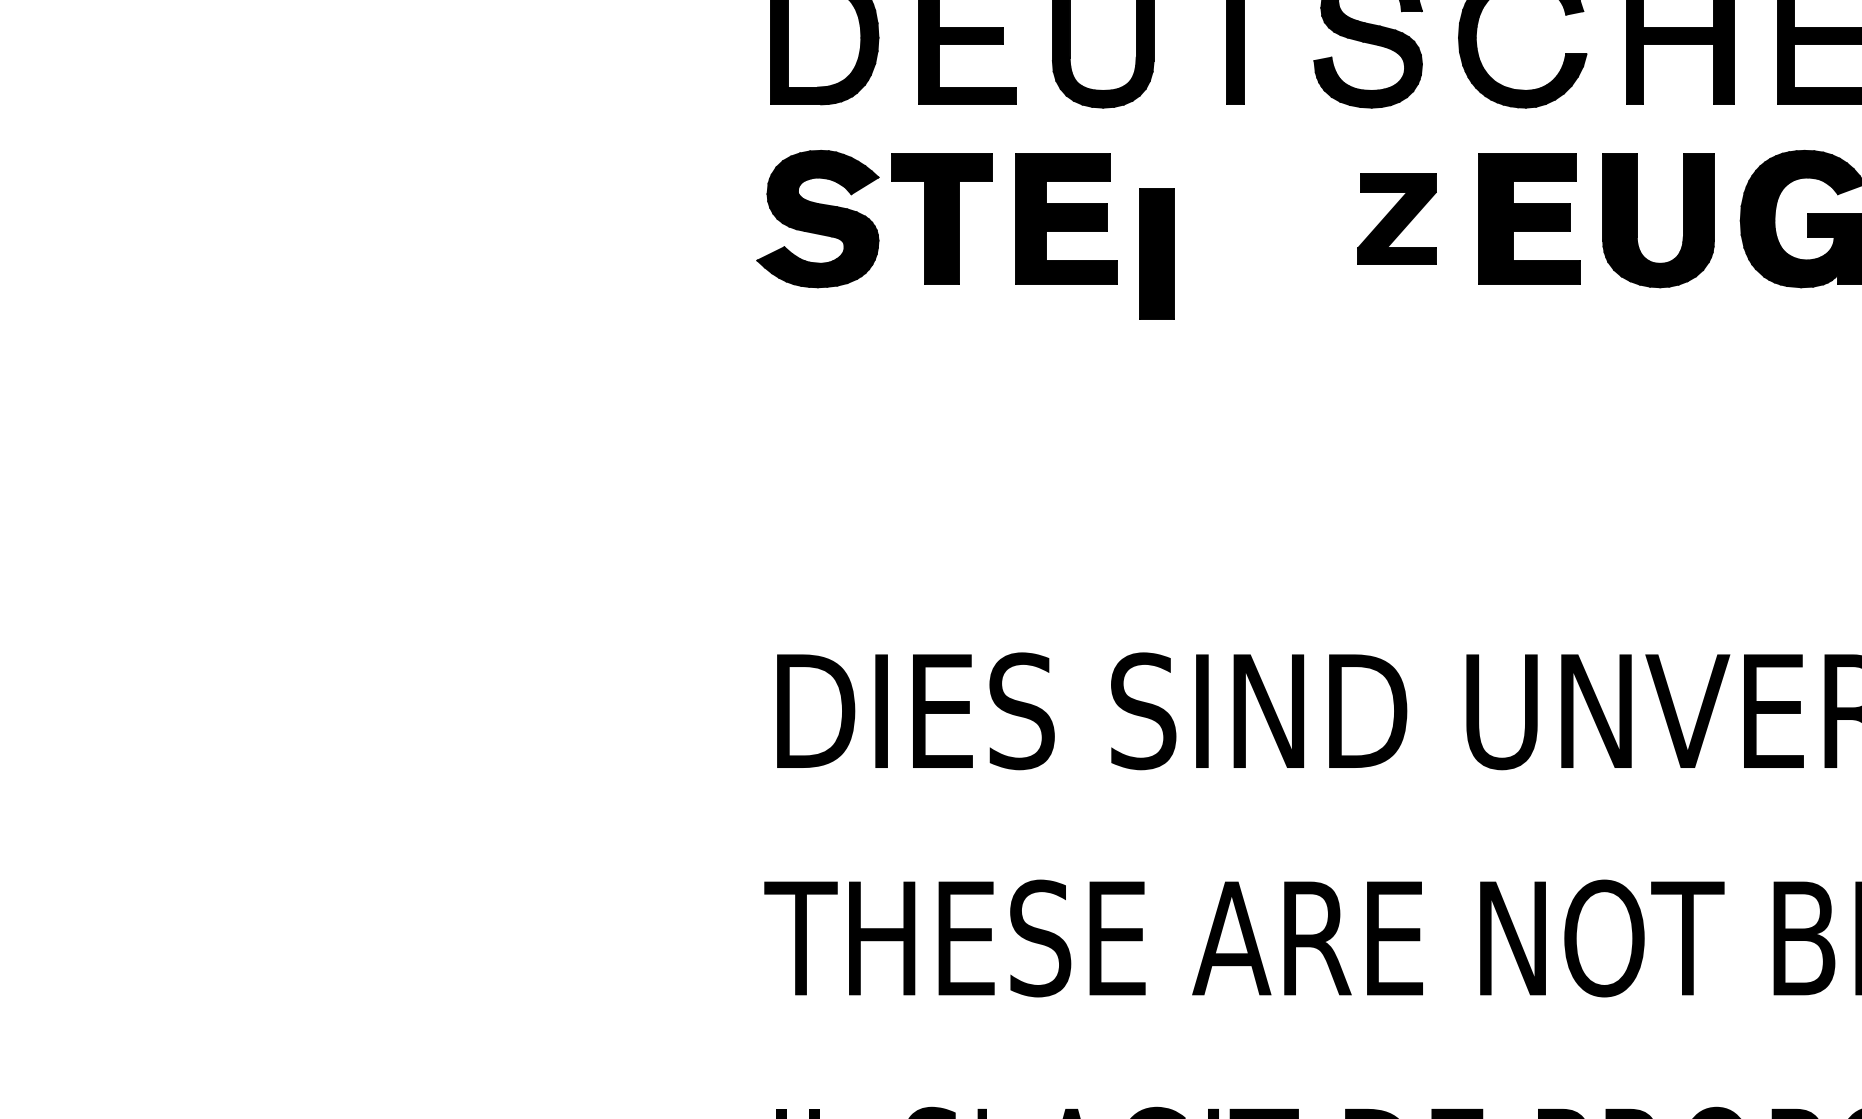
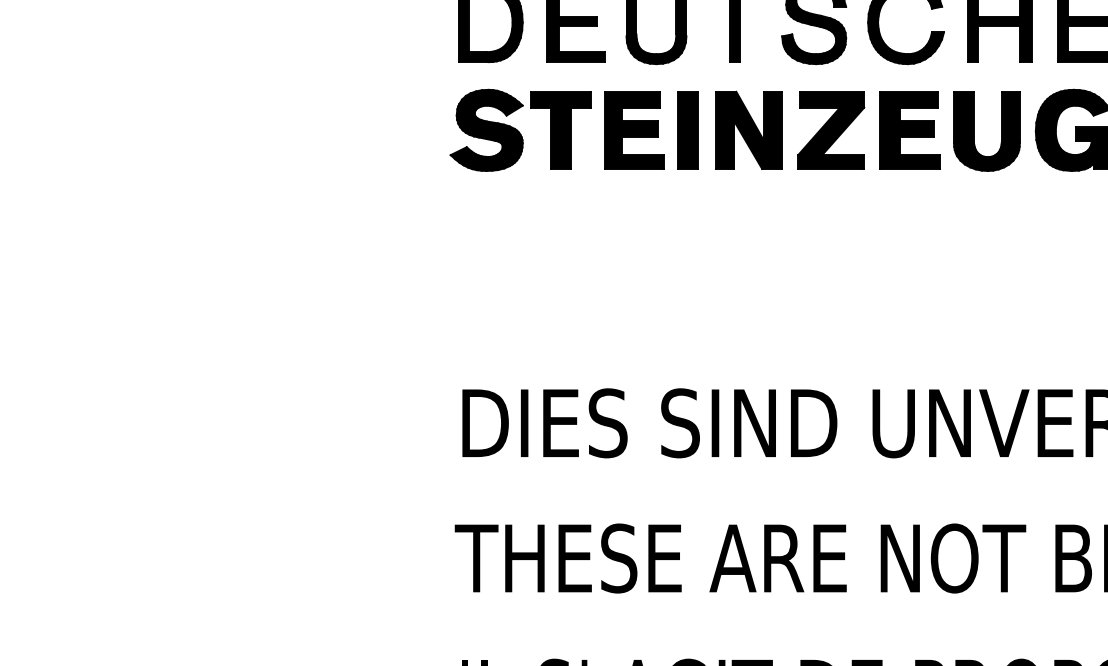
part: (1257, 217) -> (748, 129), added
part: (1397, 219) -> (831, 130), size x1.43
part: (1155, 254) -> (687, 130), moved

